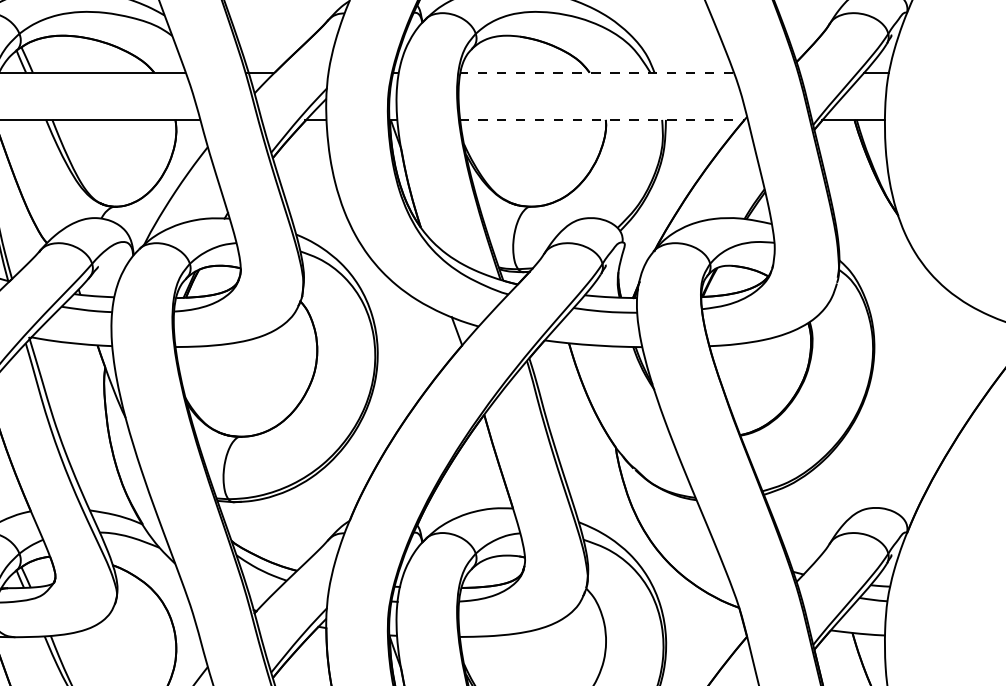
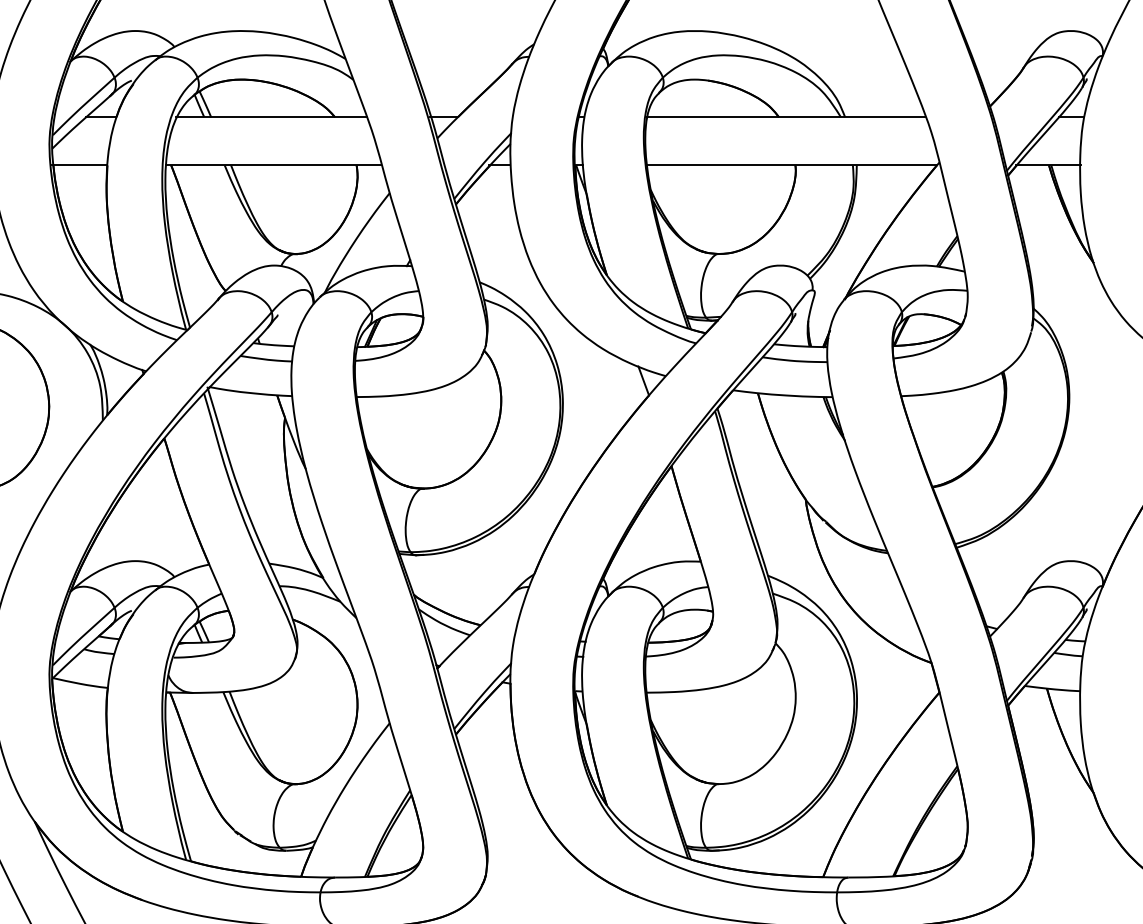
line: (596, 72) -> (785, 117), dashed -> solid
line: (601, 119) -> (791, 165), dashed -> solid

